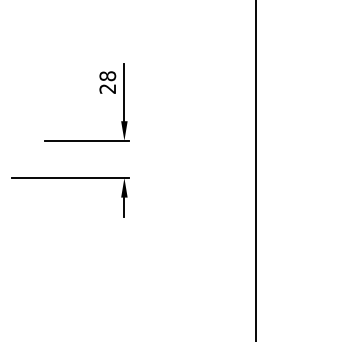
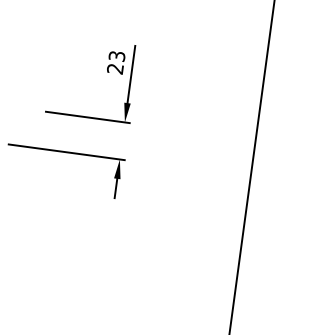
text: (107, 76) -> (116, 56), 28 -> 23

